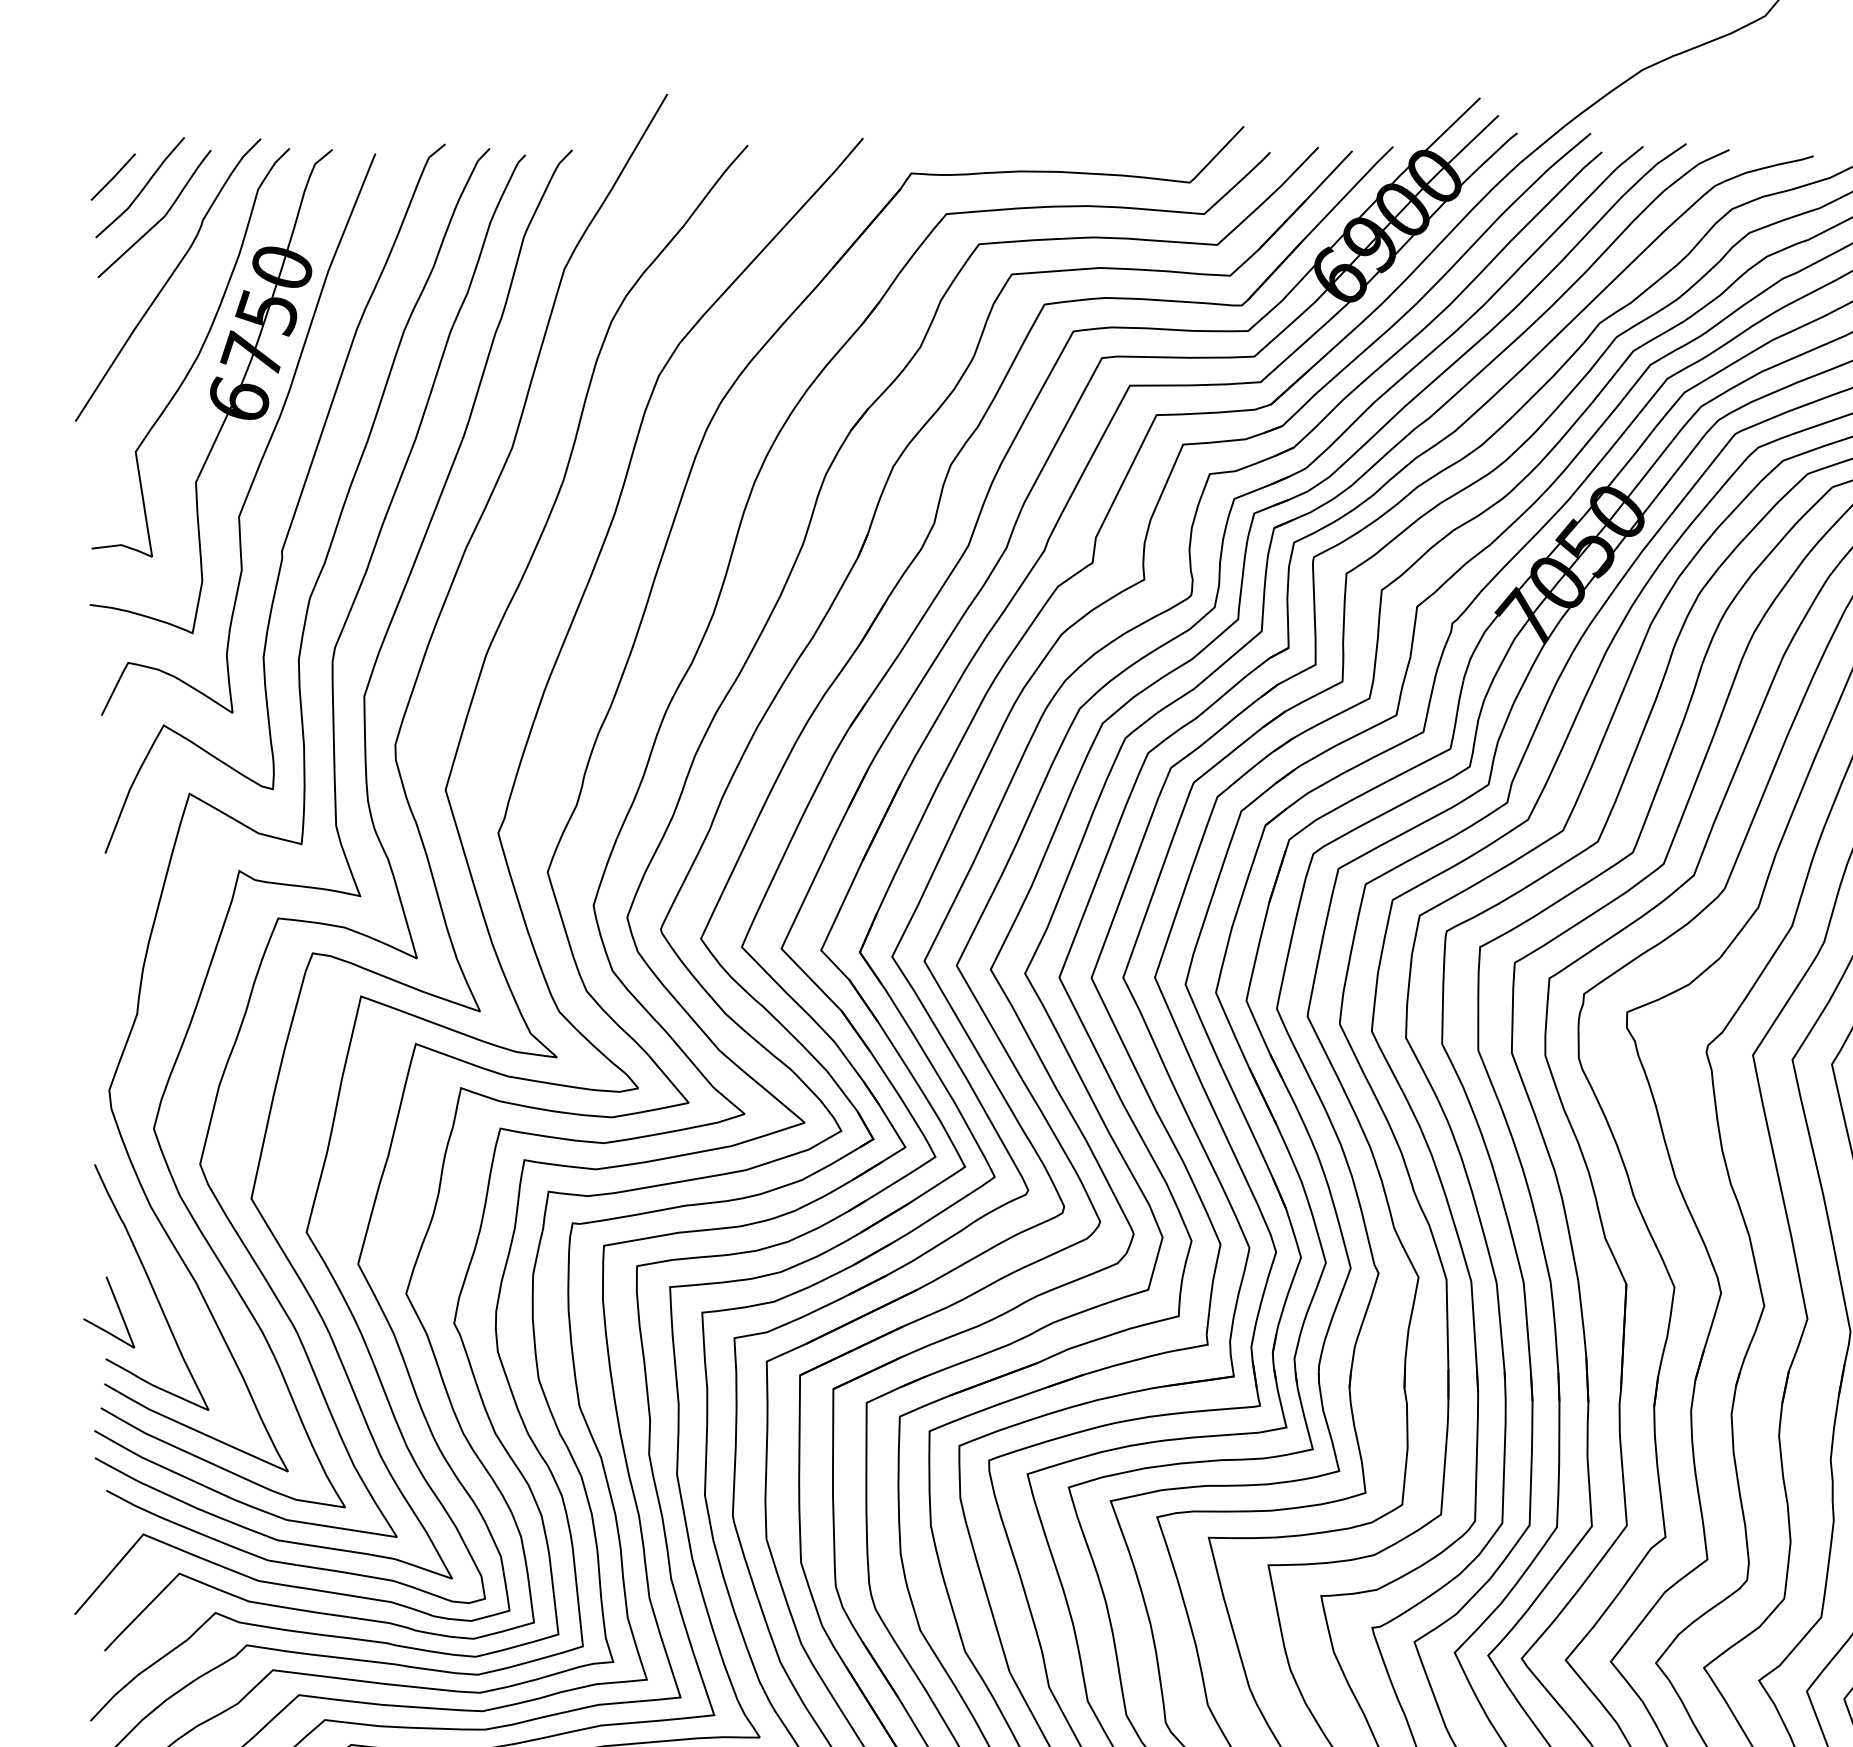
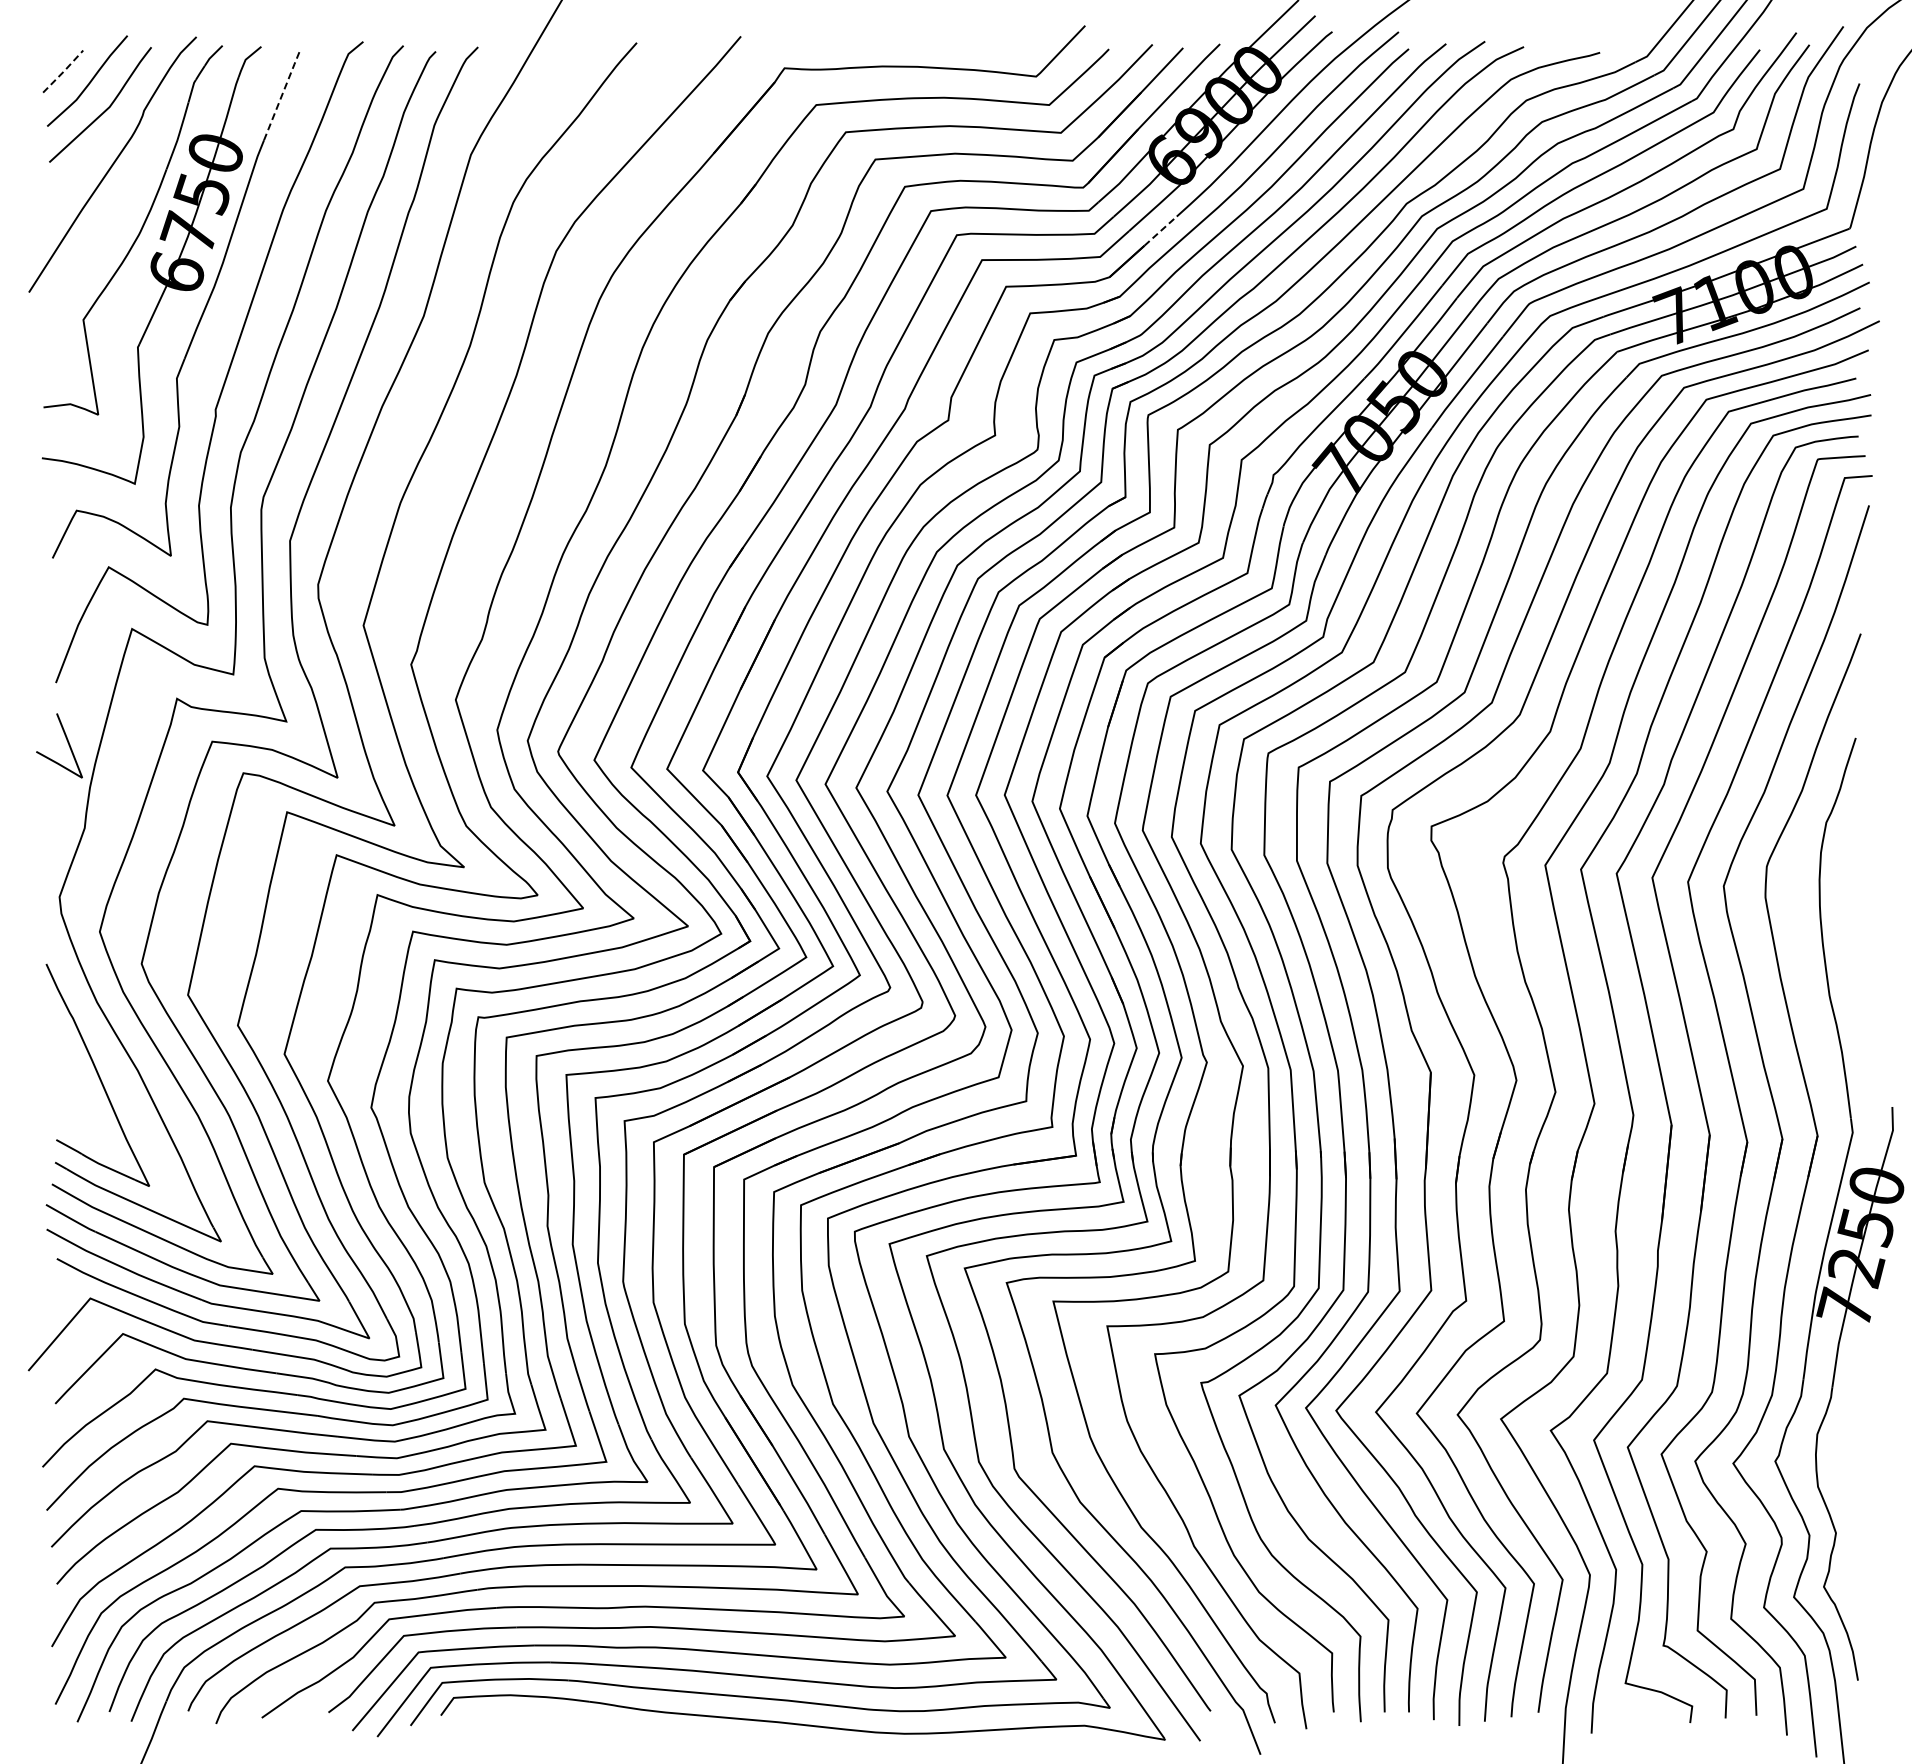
line: (114, 177) -> (64, 71), solid -> dashed
line: (355, 203) -> (282, 95), solid -> dashed
line: (1327, 354) -> (1160, 231), solid -> dashed
curve: (118, 1309) -> (67, 743), moved

